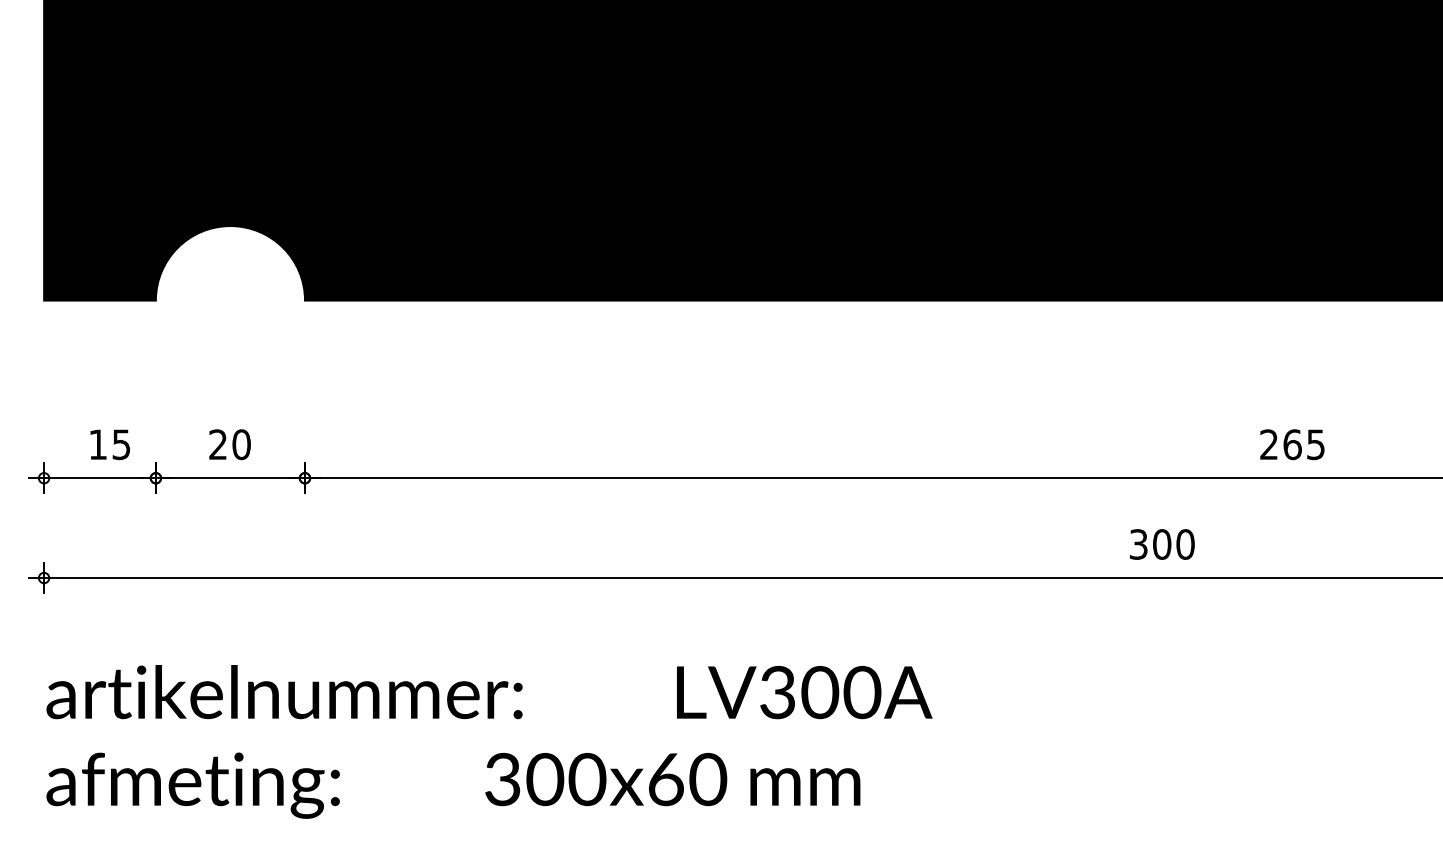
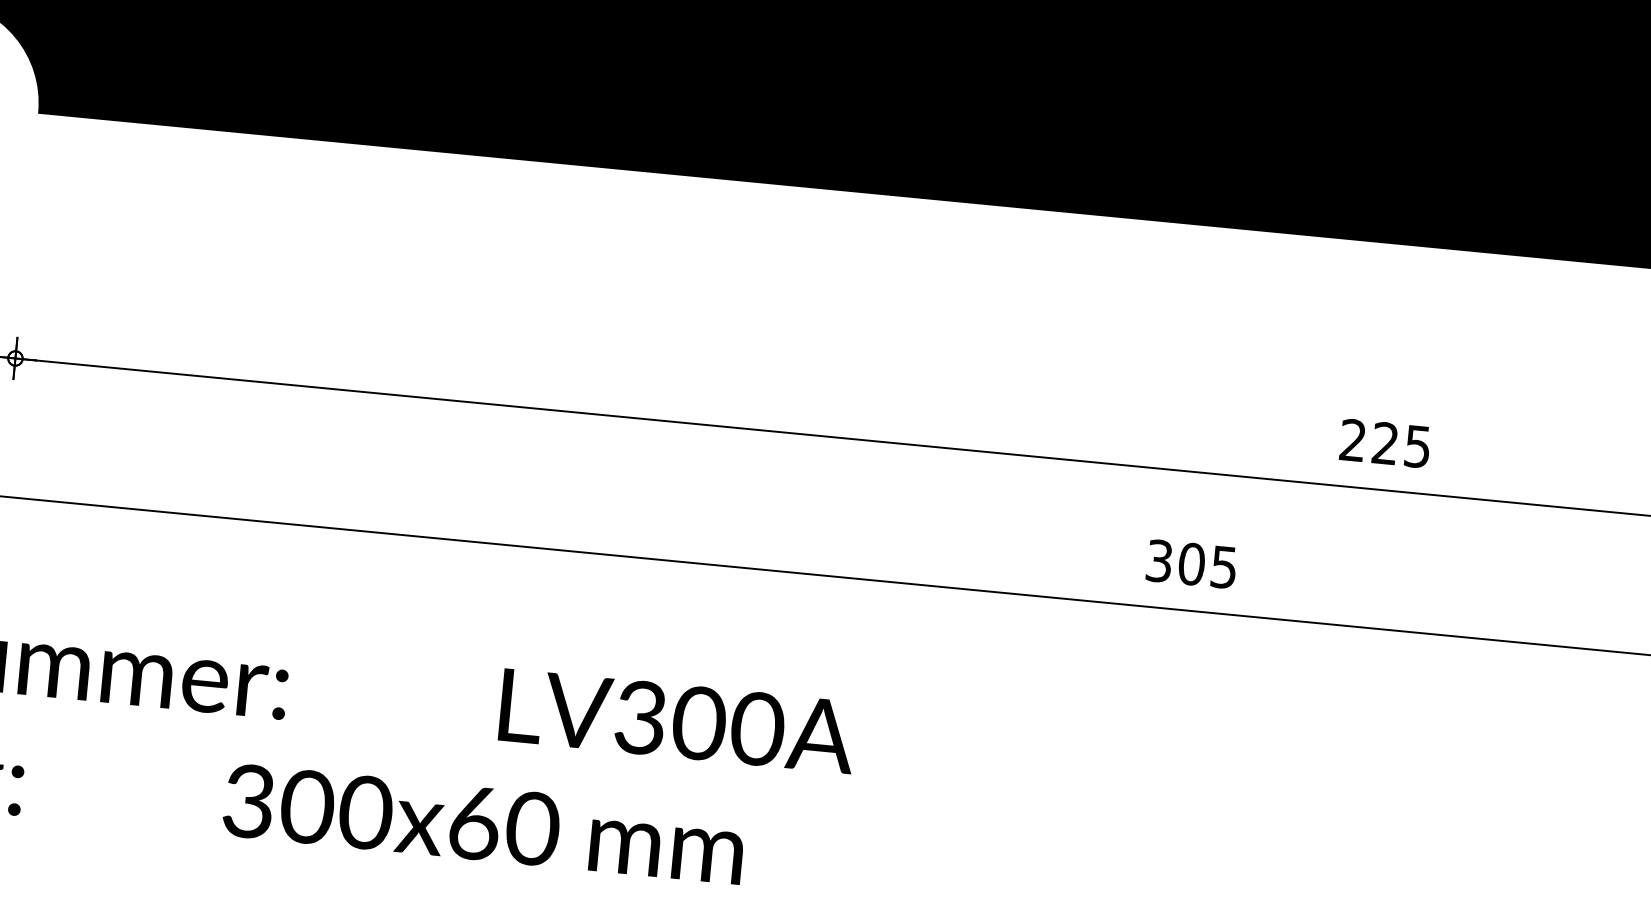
text: (1292, 444) -> (1385, 443), 265 -> 225
text: (1185, 544) -> (1224, 567), 300 -> 305

